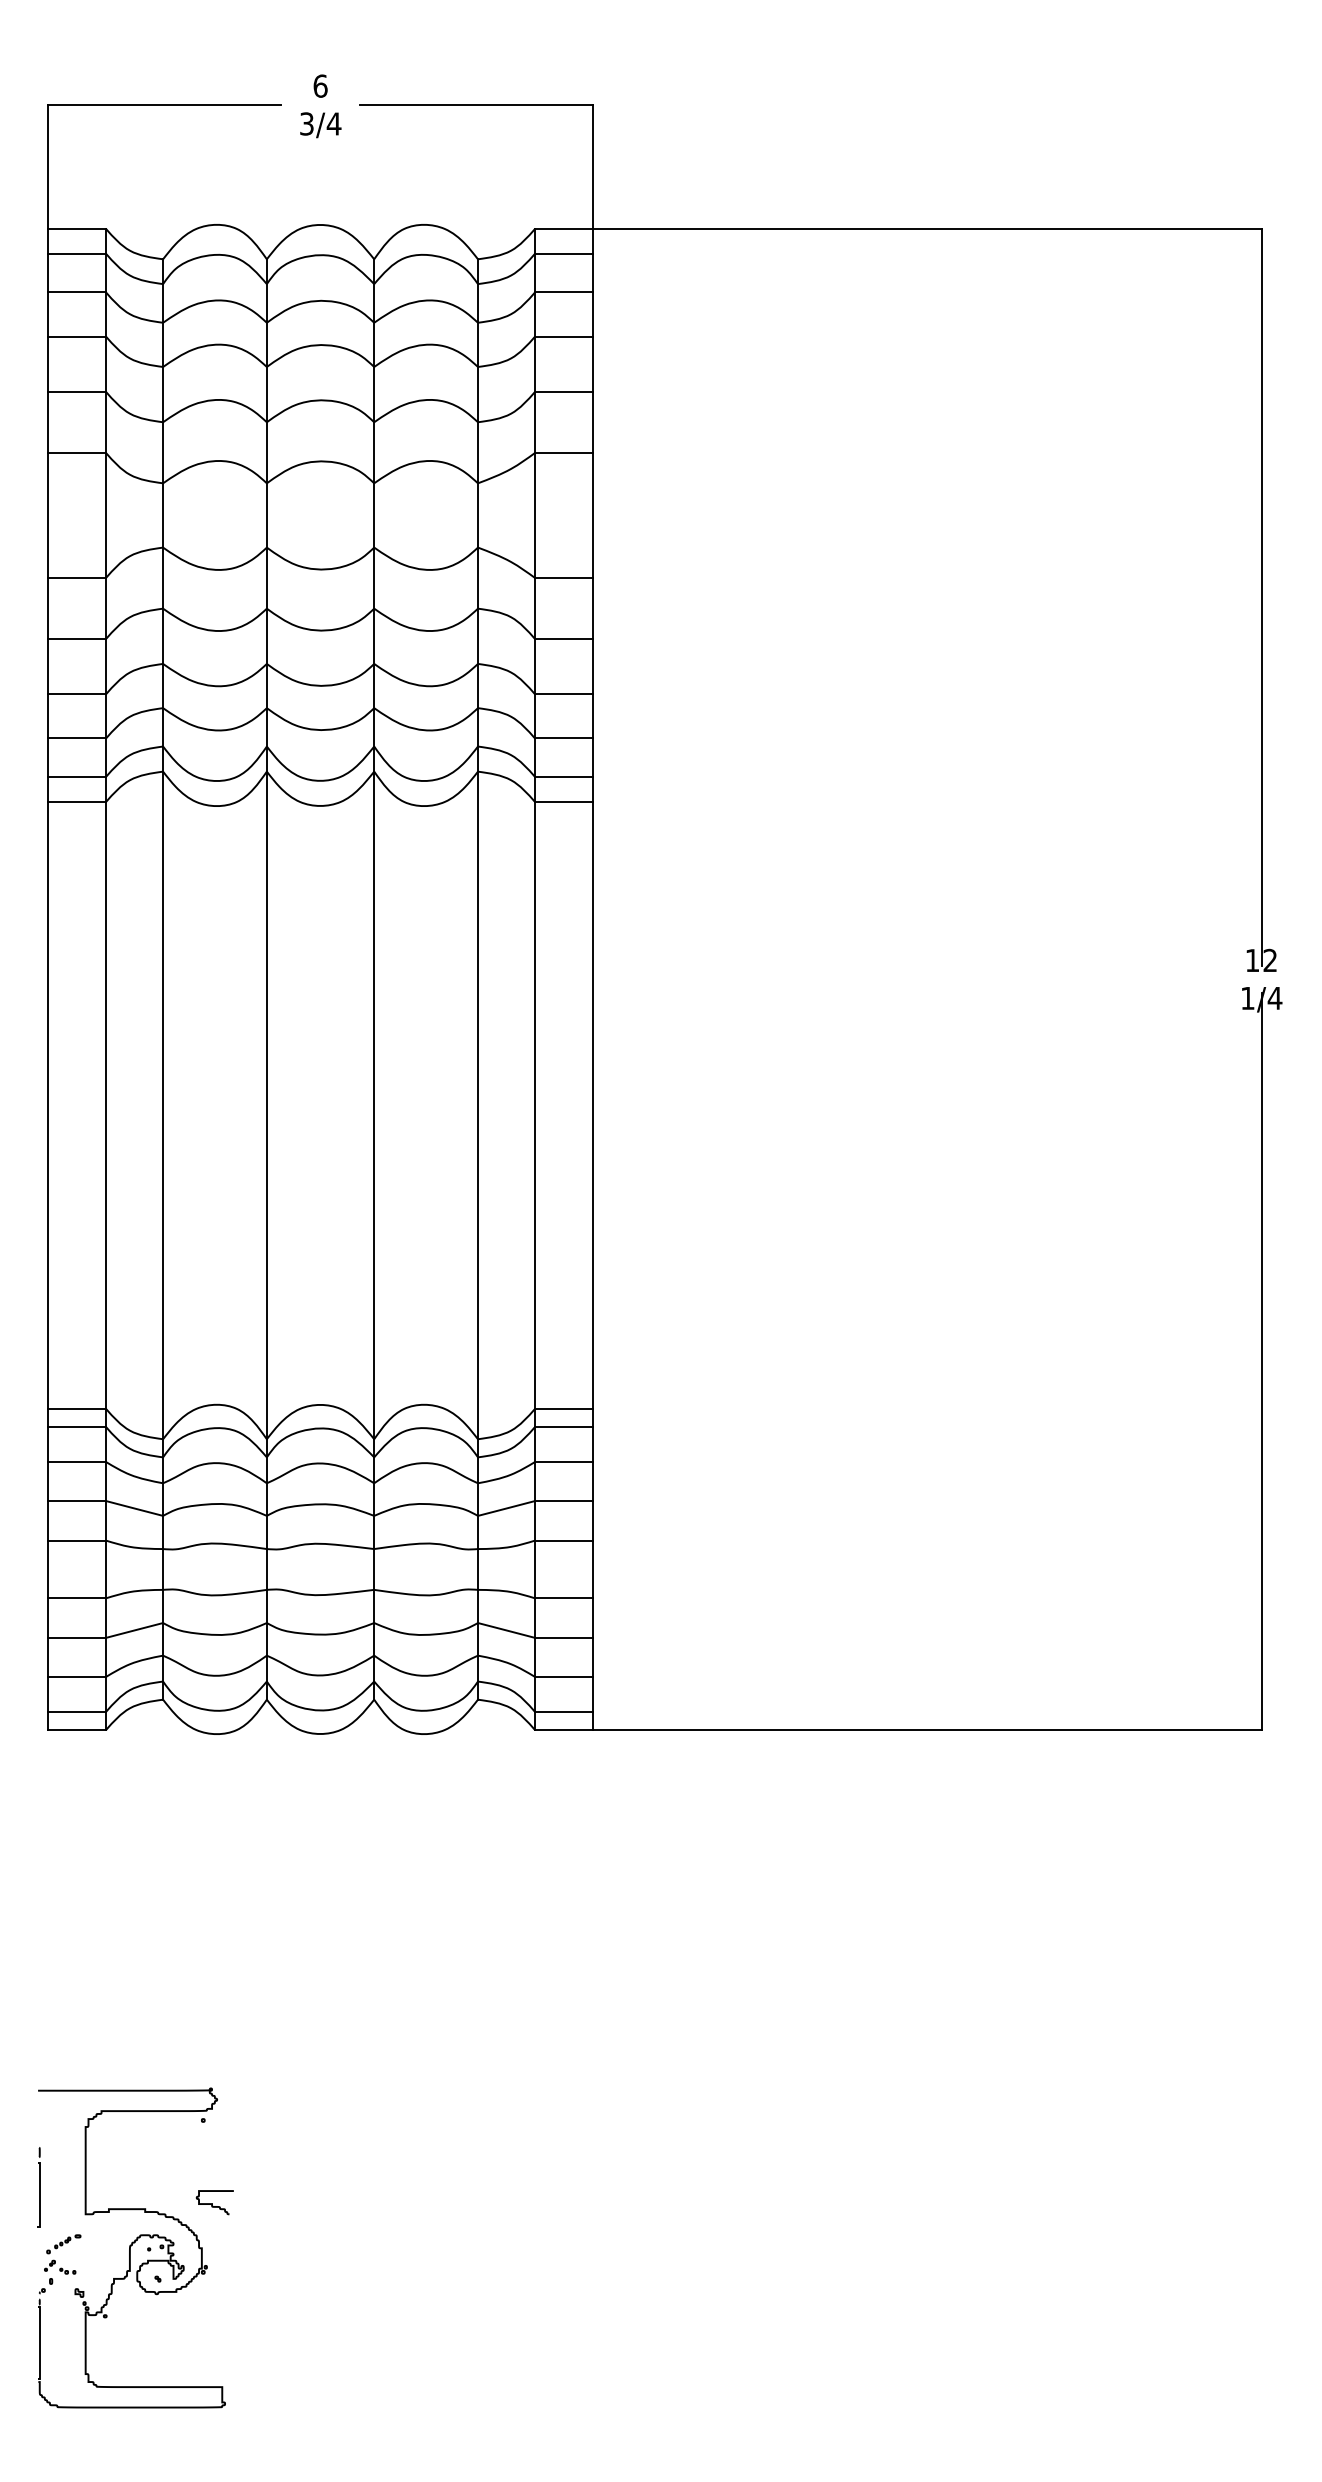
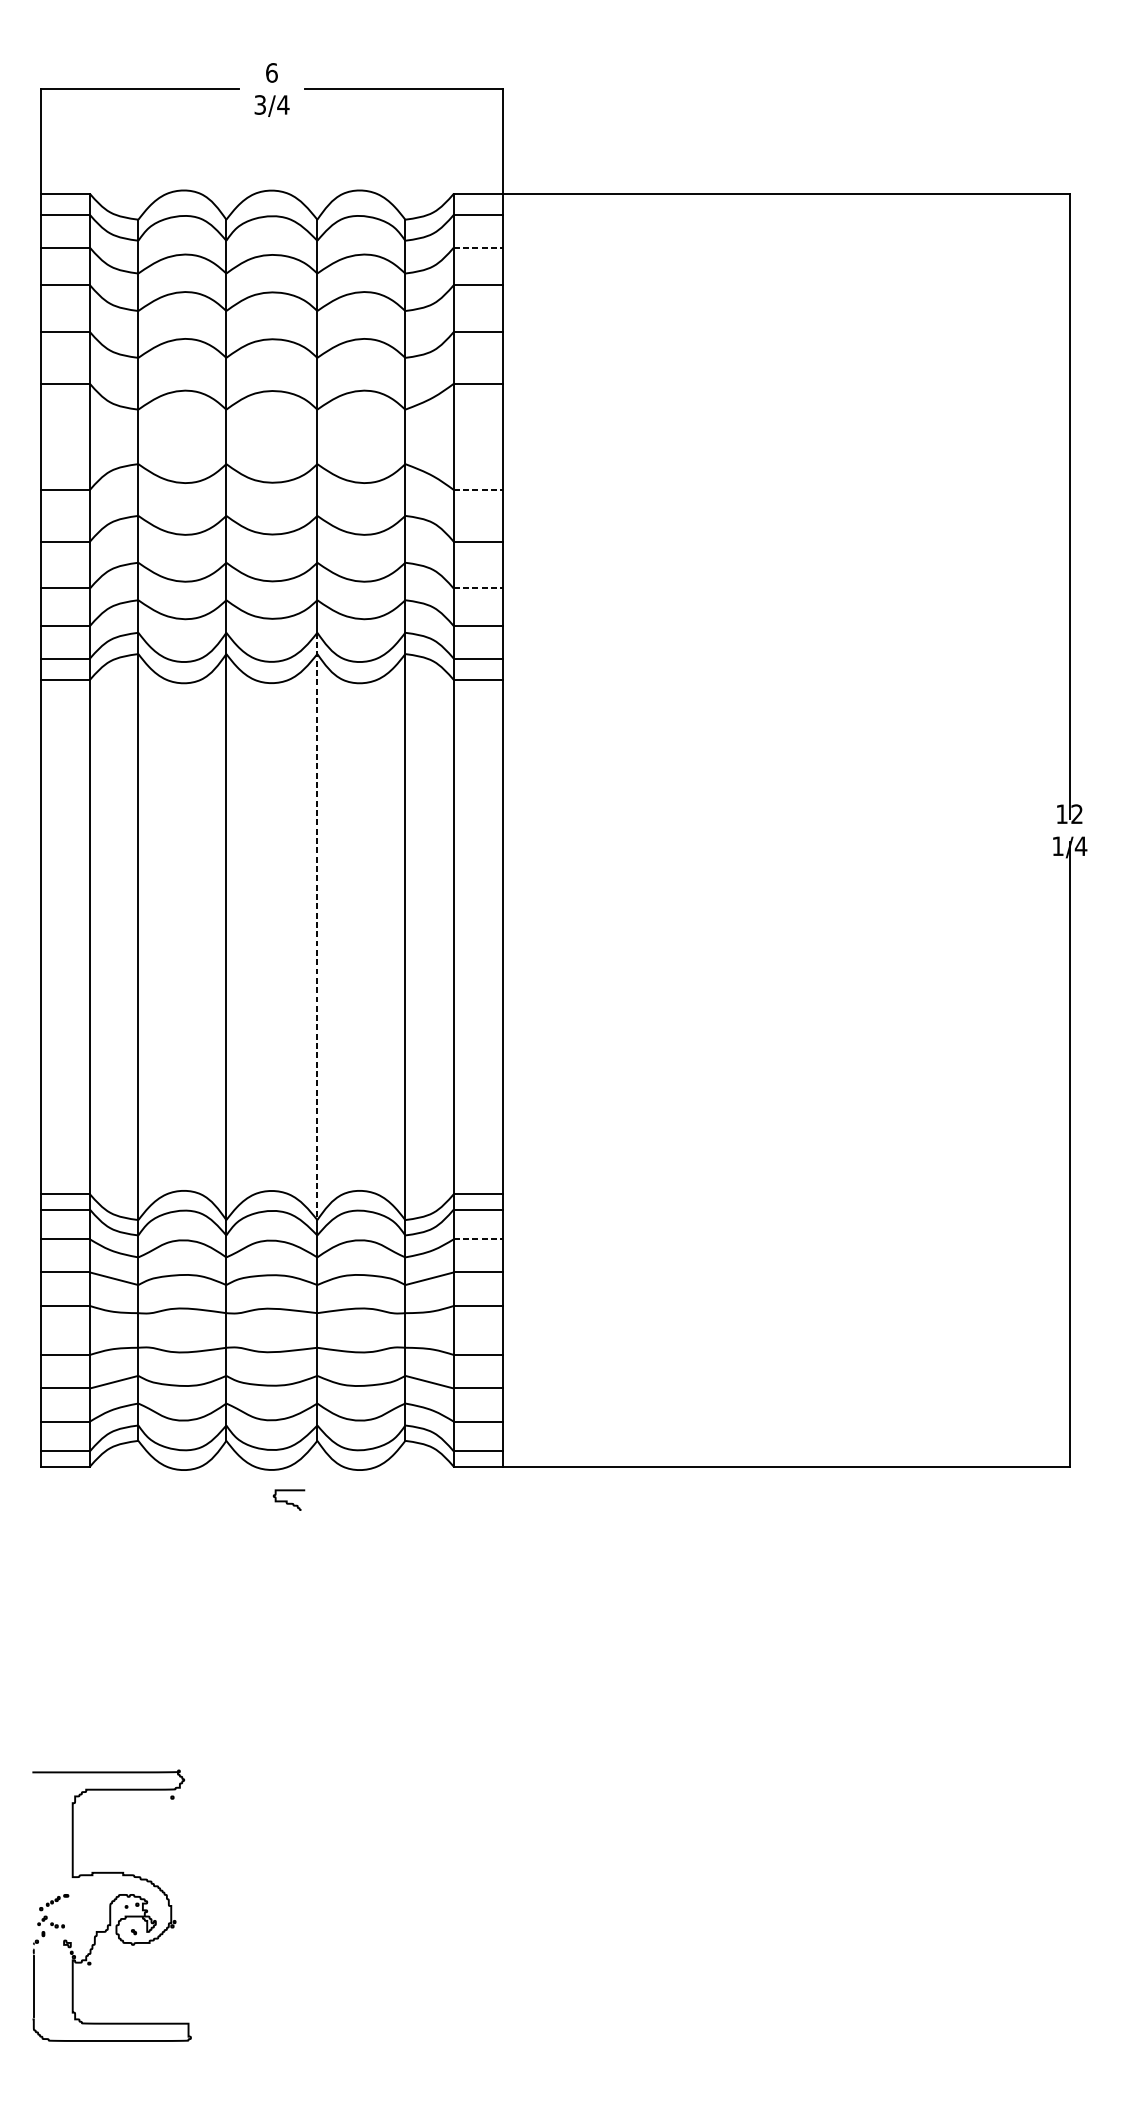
line: (564, 292) -> (478, 247), solid -> dashed
line: (564, 577) -> (478, 489), solid -> dashed
line: (564, 694) -> (478, 588), solid -> dashed
line: (374, 1093) -> (317, 926), solid -> dashed
line: (564, 1462) -> (478, 1239), solid -> dashed
part: (38, 2187) -> (32, 1854), removed
curve: (212, 2203) -> (287, 1500), moved

